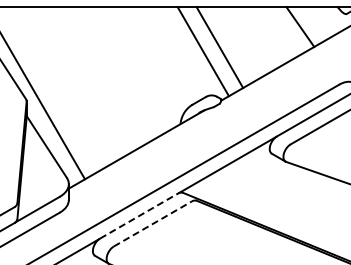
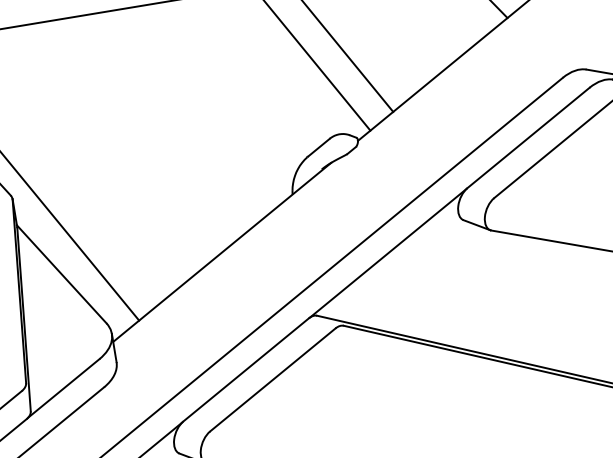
line: (139, 215) -> (246, 368), dashed -> solid
line: (153, 223) -> (273, 378), dashed -> solid

